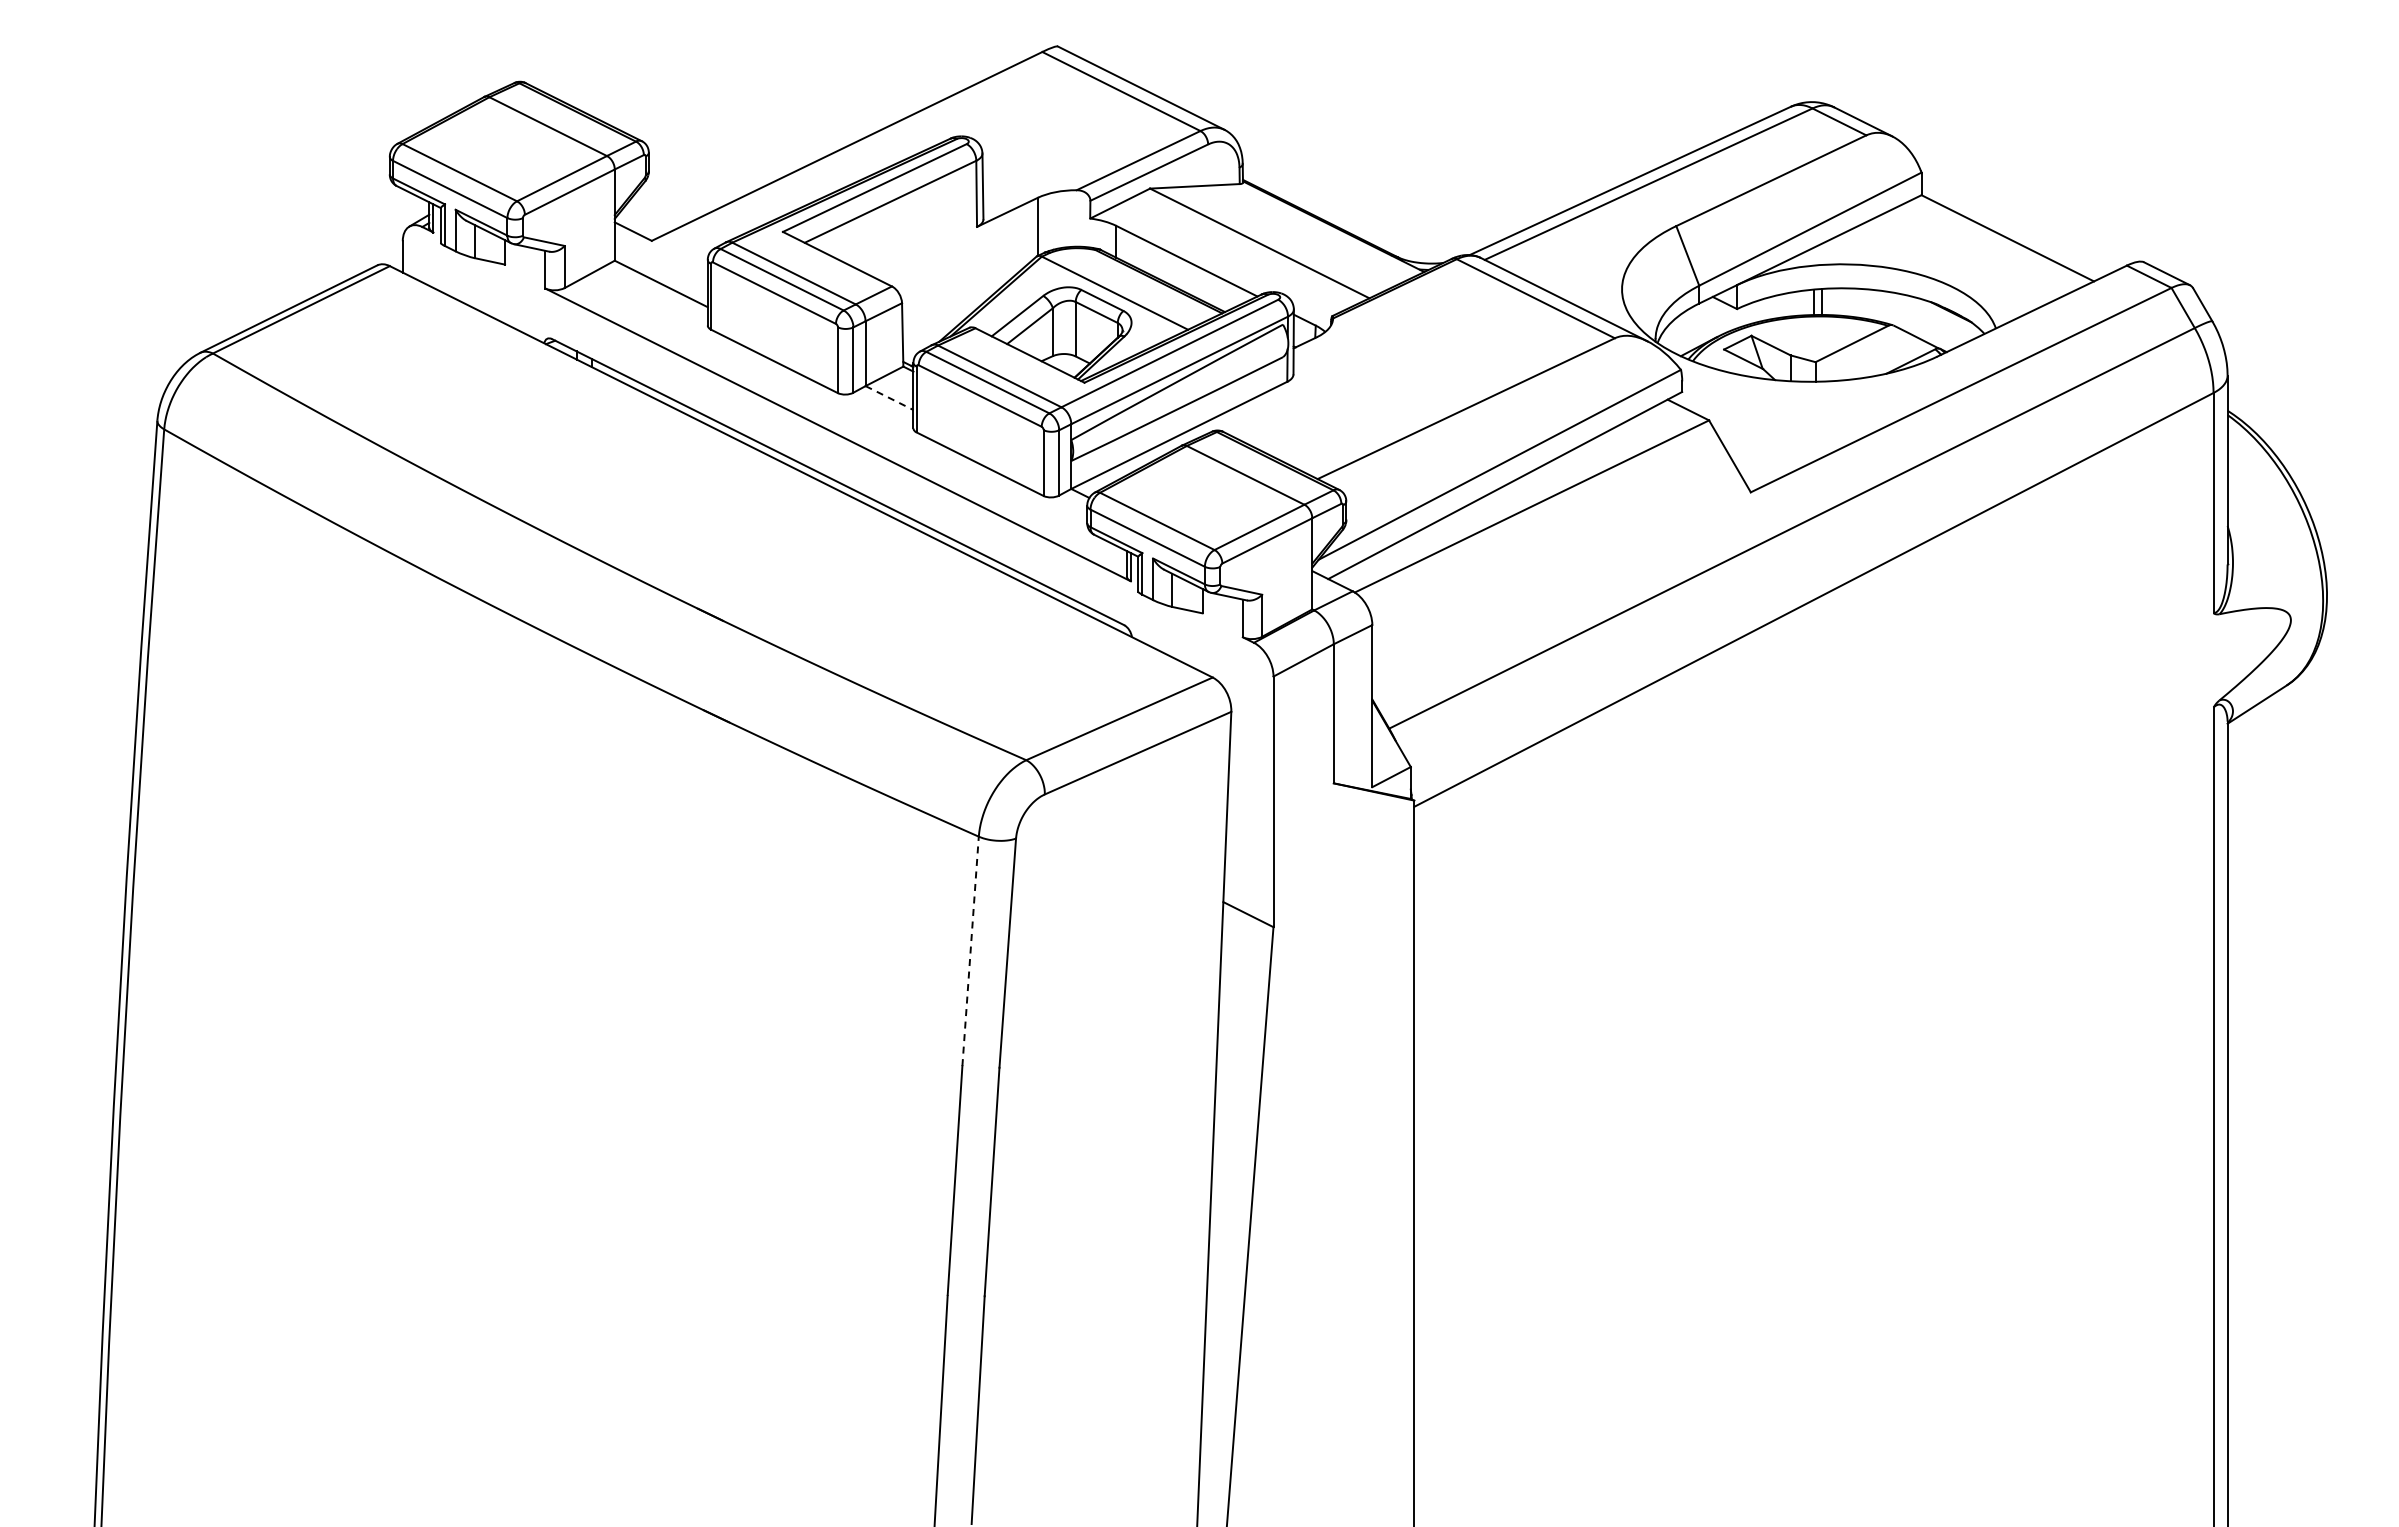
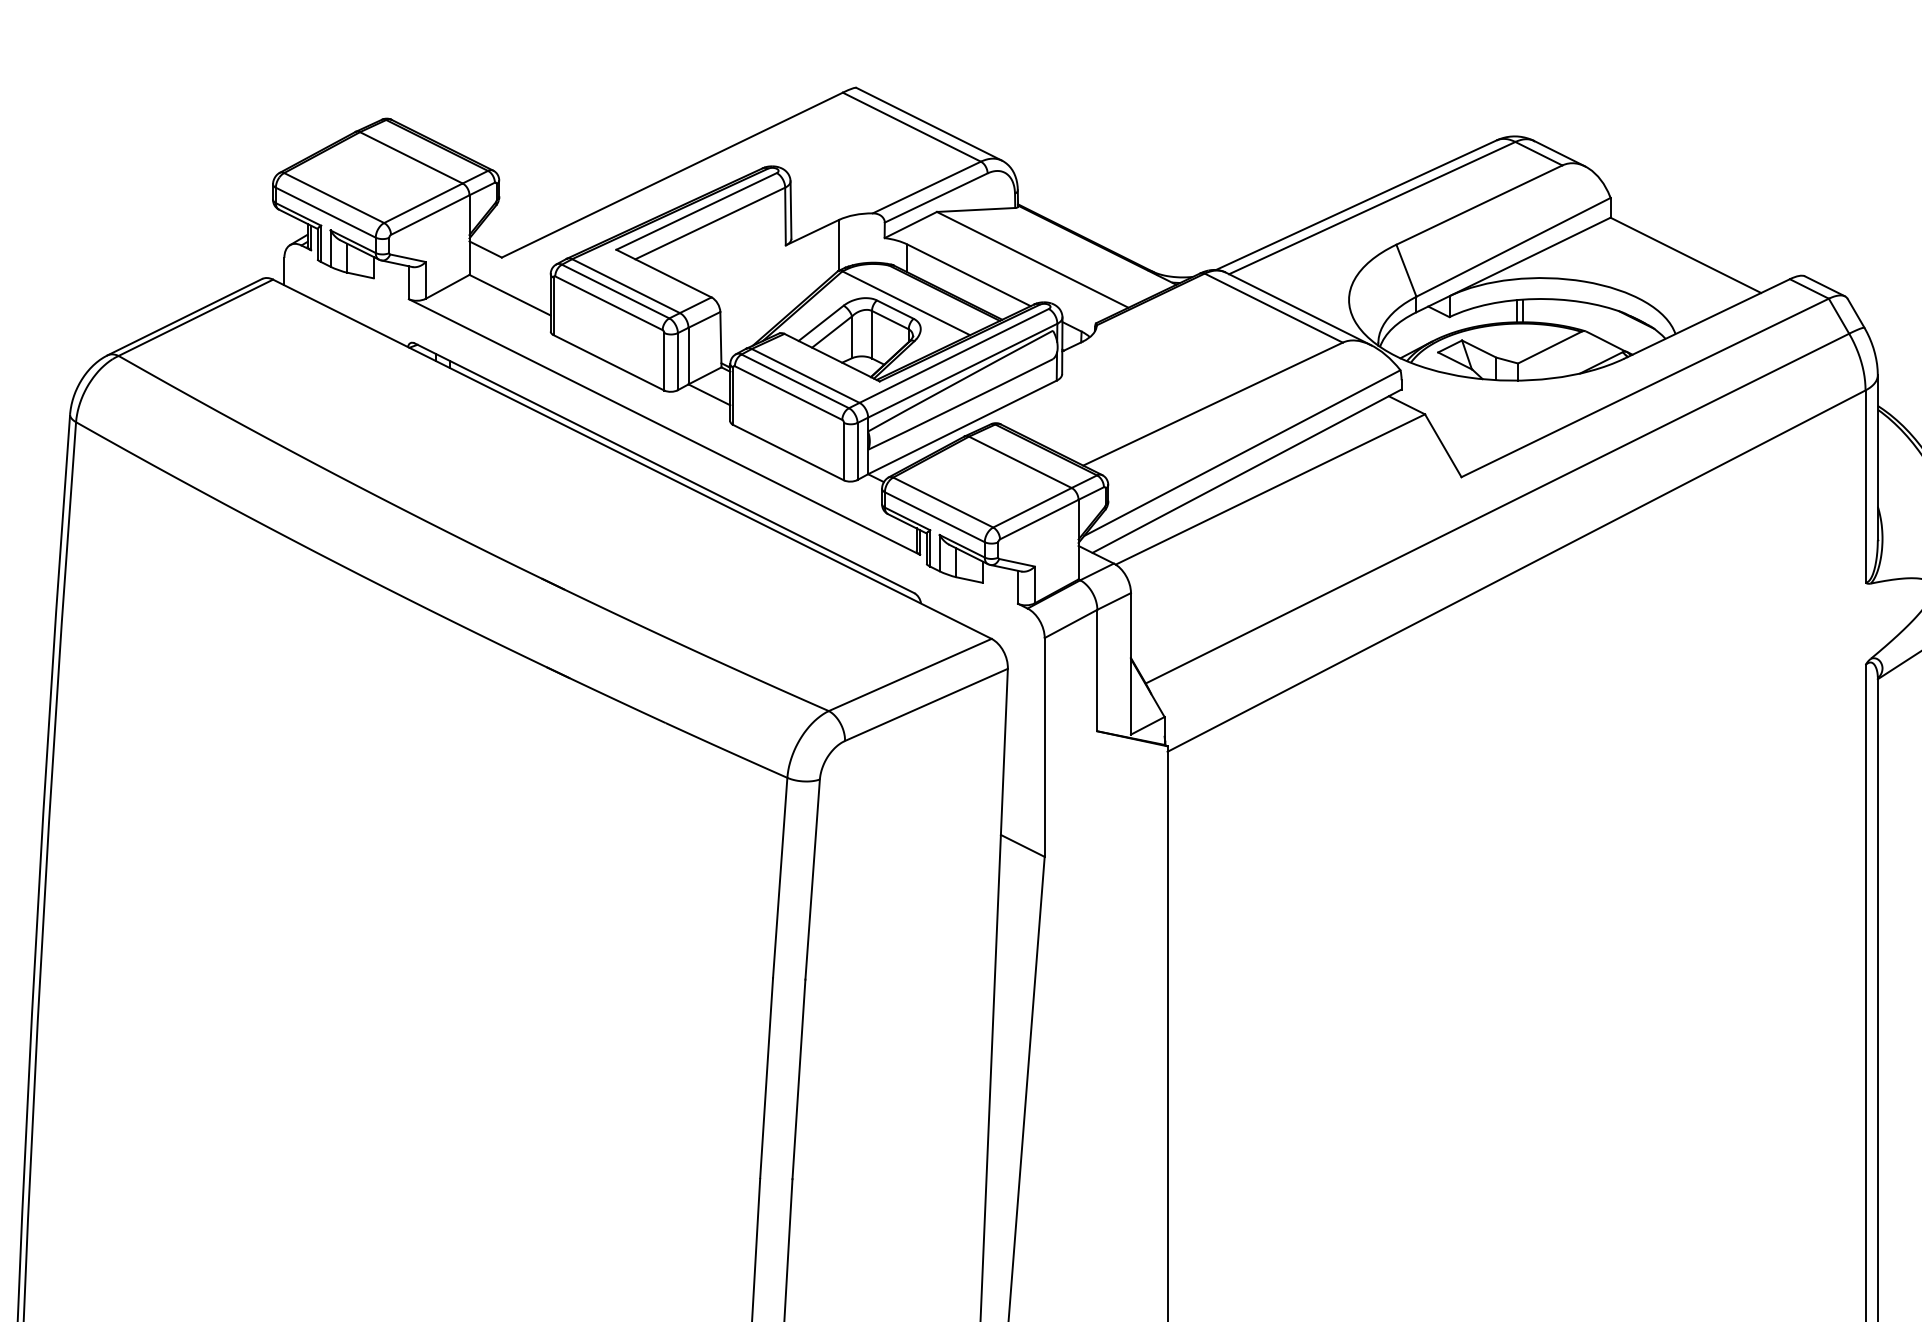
line: (889, 398) -> (709, 395), dashed -> solid
line: (970, 951) -> (780, 878), dashed -> solid

